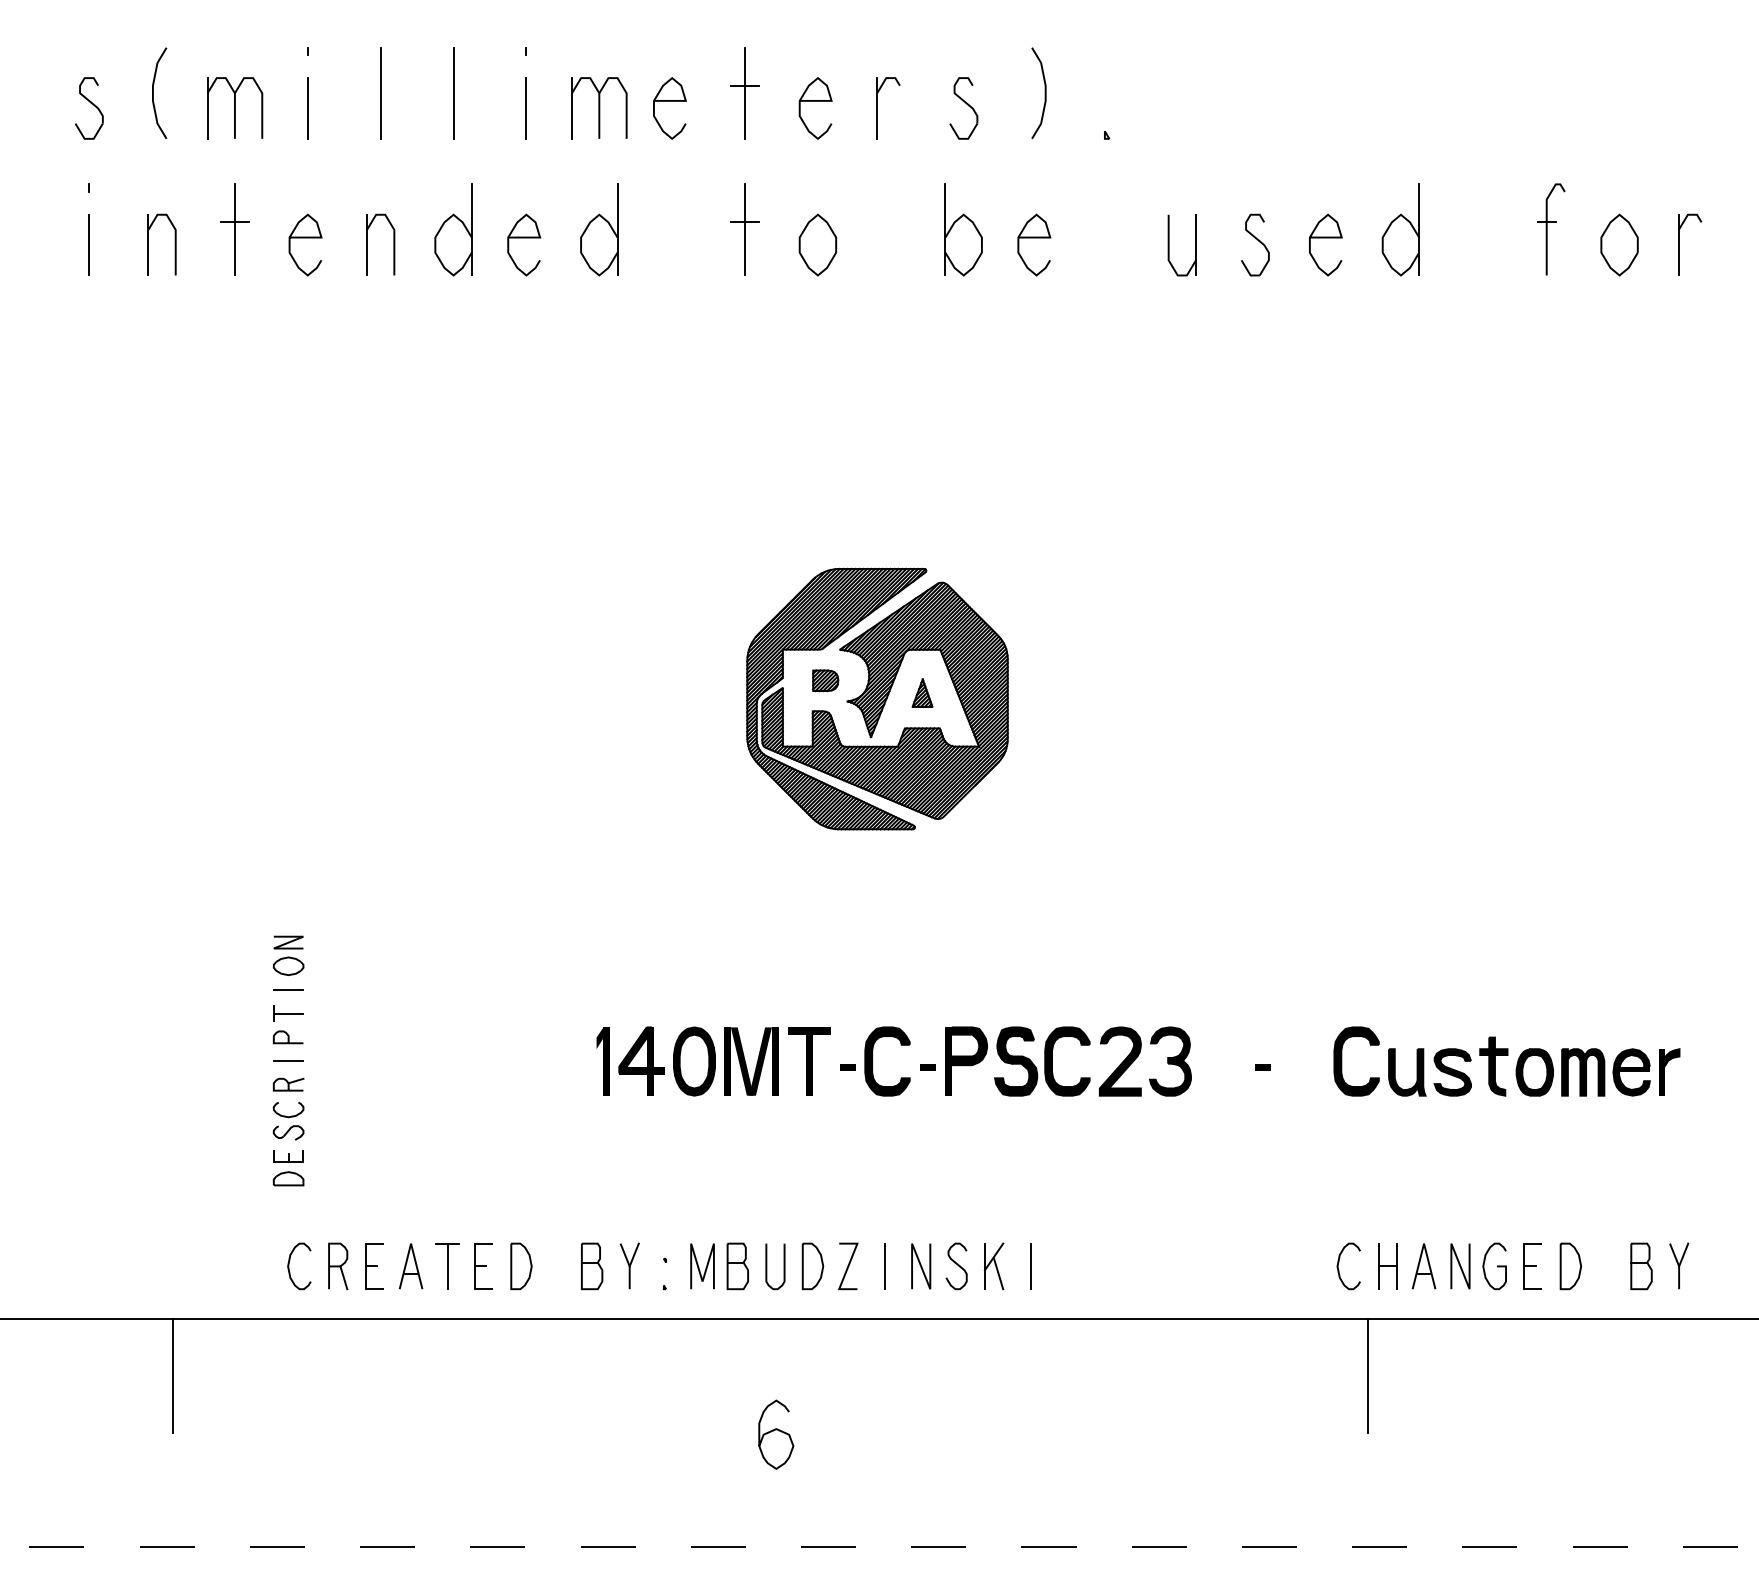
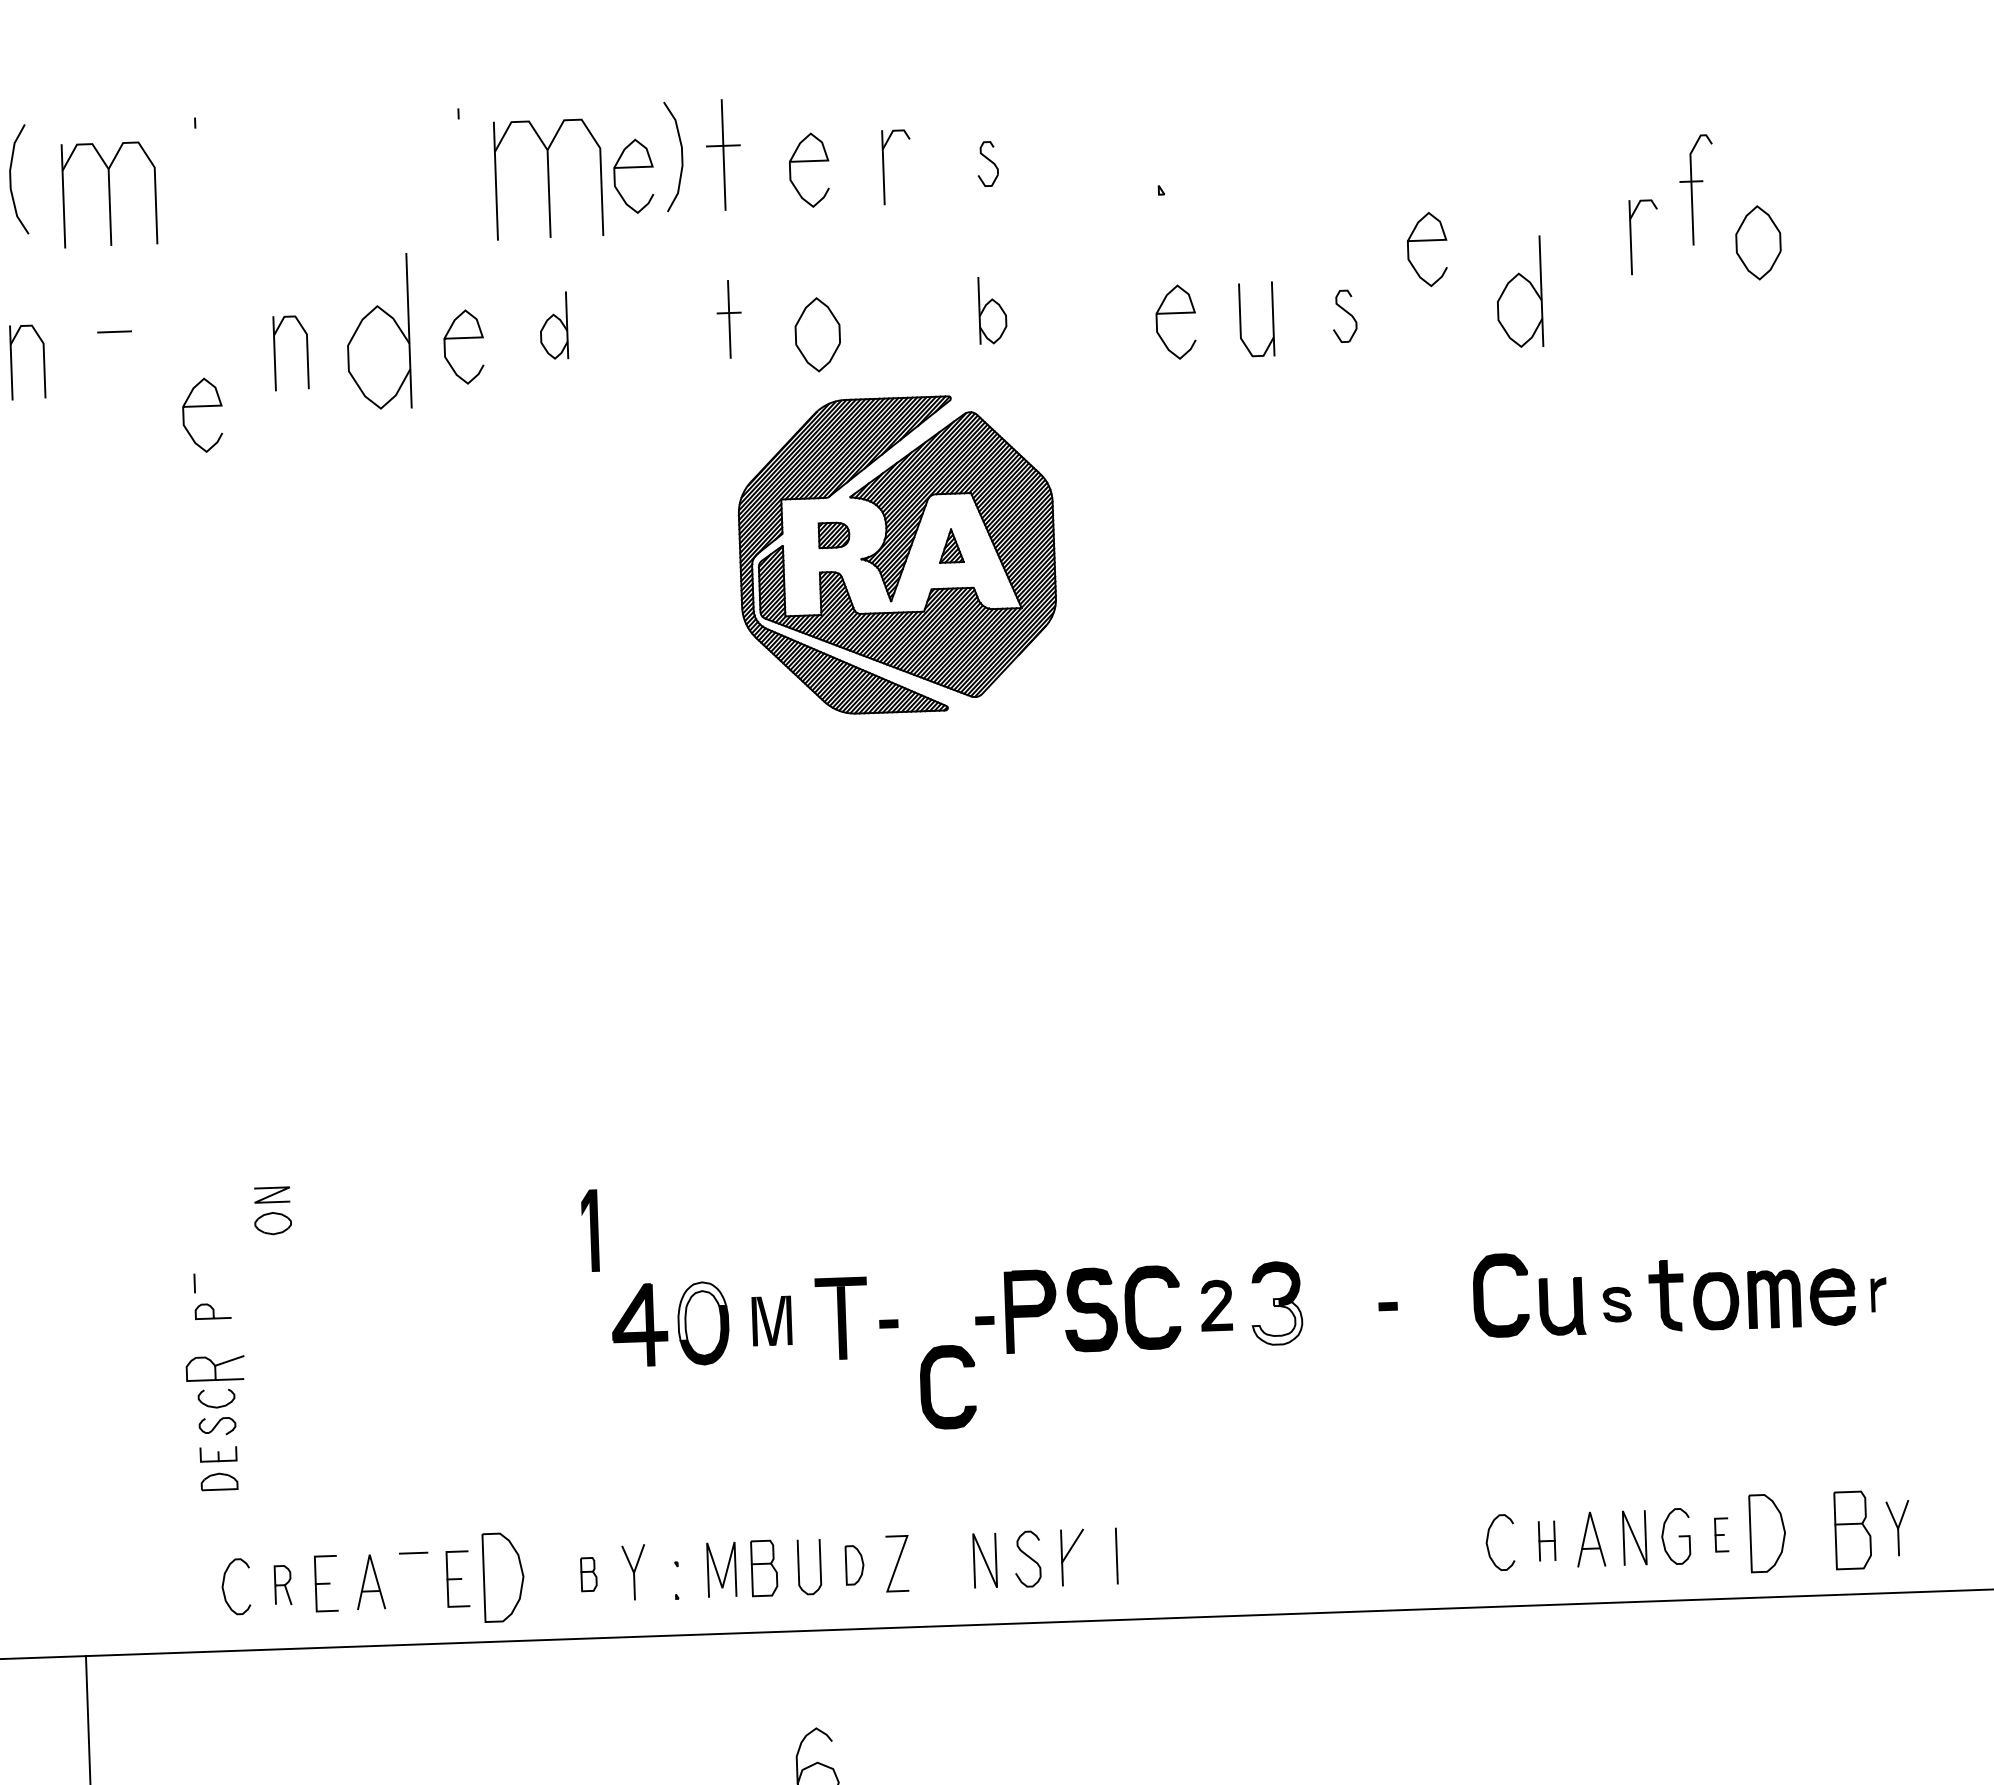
line: (380, 92) -> (284, 169), removed
line: (453, 92) -> (372, 166), removed
curve: (1044, 93) -> (680, 156), moved
part: (235, 108) -> (110, 194), size x1.4
line: (307, 108) -> (197, 191), removed
line: (526, 108) -> (461, 182), removed
part: (599, 108) -> (548, 179), size x1.6
part: (963, 108) -> (987, 164), size x0.6
line: (234, 229) -> (114, 340), removed
part: (453, 229) -> (378, 331), size x1.4
part: (599, 229) -> (554, 325), size x0.6
part: (744, 229) -> (728, 319), size x0.7
part: (963, 229) -> (992, 309), size x0.6
part: (1551, 229) -> (1697, 189), moved
curve: (305, 238) -> (202, 407), moved
curve: (1034, 238) -> (1175, 314), moved
curve: (1325, 238) -> (1426, 241), moved
part: (1255, 244) -> (1344, 315), size x0.7
part: (1619, 244) -> (1758, 242), moved
part: (1679, 244) -> (1631, 236), moved
part: (877, 698) -> (897, 554), moved
part: (288, 955) -> (272, 1210), moved
line: (288, 989) -> (211, 1253), removed
line: (288, 1013) -> (212, 1282), removed
fill: (693, 1051) -> (701, 1311), removed
line: (288, 1061) -> (214, 1340), removed
part: (602, 1061) -> (589, 1230), moved
part: (751, 1061) -> (772, 1320), size x0.6
part: (872, 1061) -> (930, 1387), moved
part: (1120, 1061) -> (1216, 1305), size x0.6
part: (1669, 1071) -> (1878, 1294), size x0.6
part: (1452, 1072) -> (1616, 1304), size x0.6
fill: (1169, 1076) -> (1276, 1321), removed
part: (288, 1084) -> (215, 1368), size x1.6
part: (338, 1266) -> (283, 1585), size x0.7
line: (447, 1266) -> (414, 1580), removed
part: (521, 1266) -> (503, 1577), size x1.6
part: (592, 1266) -> (589, 1574), size x0.6
part: (812, 1266) -> (854, 1565), size x0.7
line: (884, 1266) -> (940, 1562), removed
part: (1387, 1266) -> (1546, 1541), size x0.7
part: (1532, 1266) -> (1721, 1535), size x0.6
part: (1570, 1266) -> (1767, 1533), size x1.4
part: (1641, 1266) -> (1852, 1530), size x1.4
line: (998, 1273) -> (1078, 1565), removed
line: (1368, 1376) -> (1528, 1674), removed

